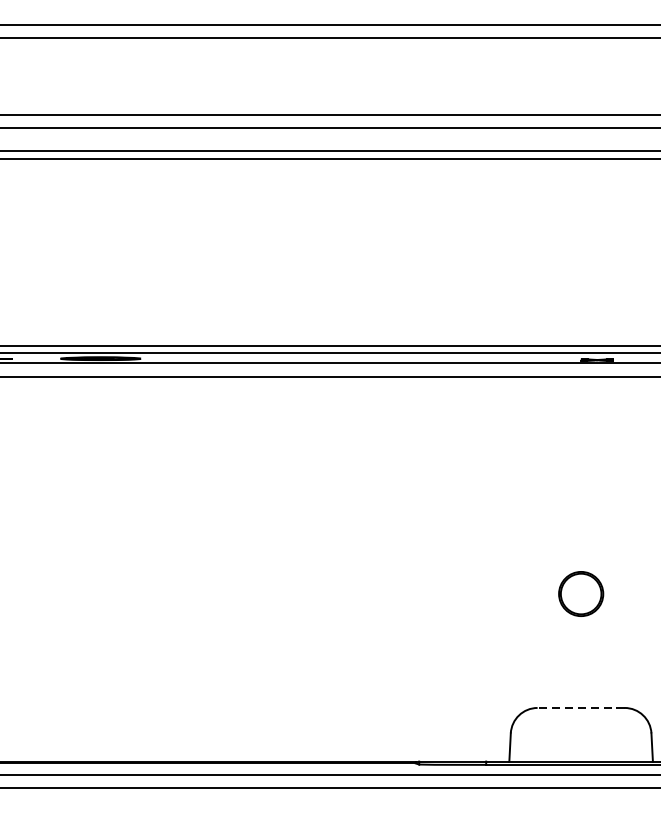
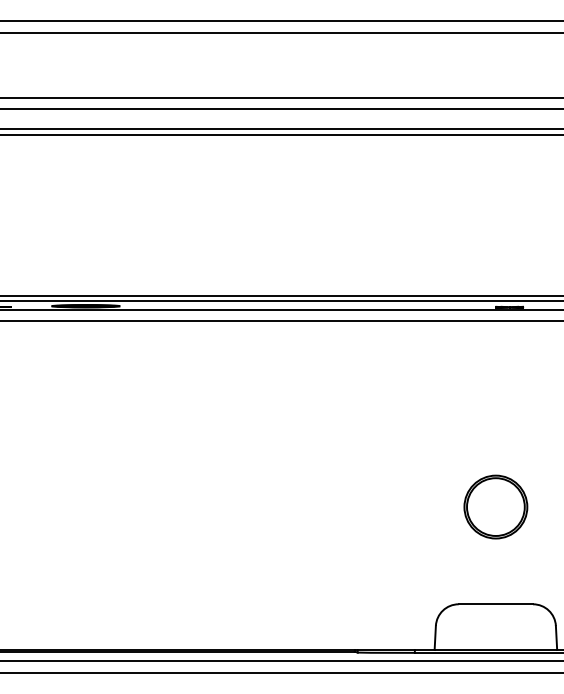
part: (580, 593) -> (495, 506), size x1.67
line: (580, 708) -> (495, 604), dashed -> solid

